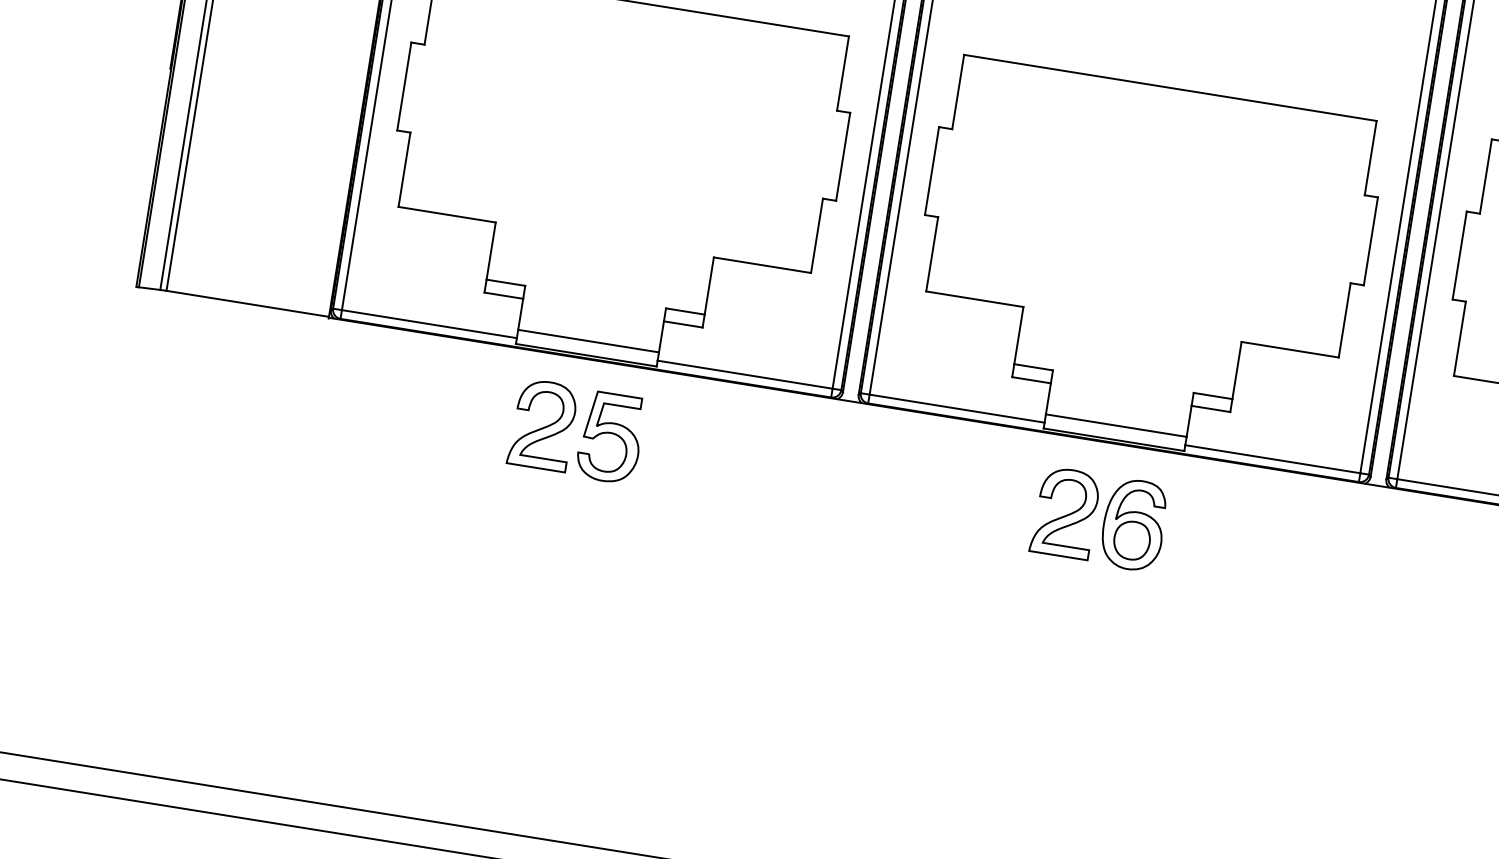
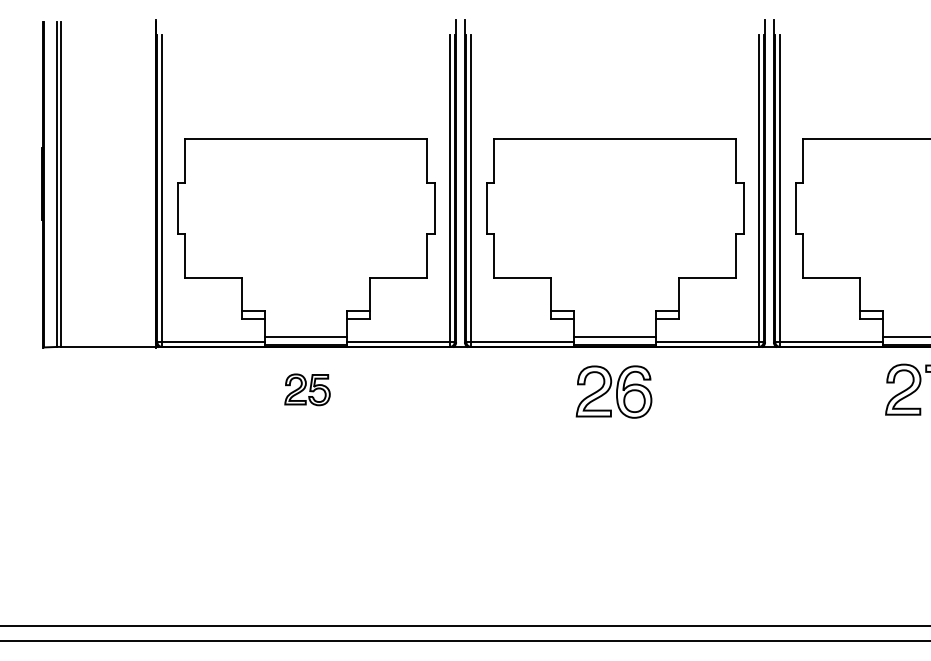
part: (576, 431) -> (307, 389), size x0.6

